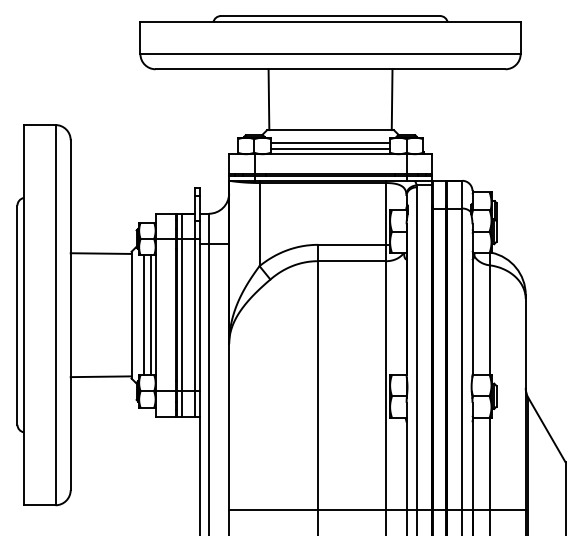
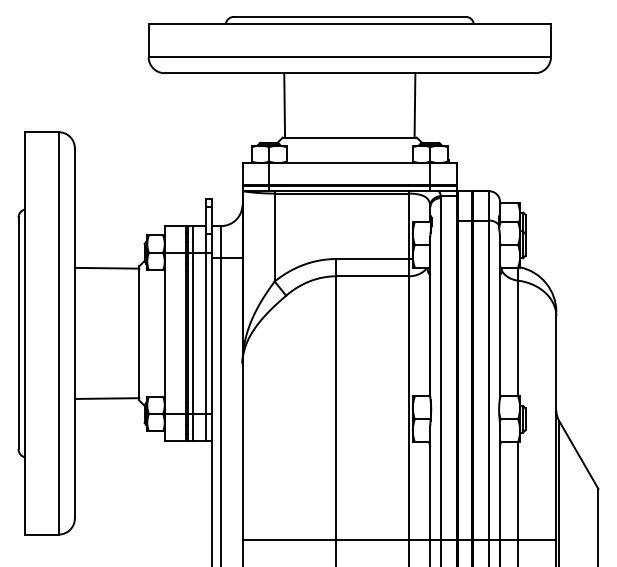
line: (330, 142) -> (349, 150), removed
line: (330, 149) -> (349, 158), removed
line: (144, 314) -> (152, 332), removed
line: (150, 314) -> (159, 332), removed

